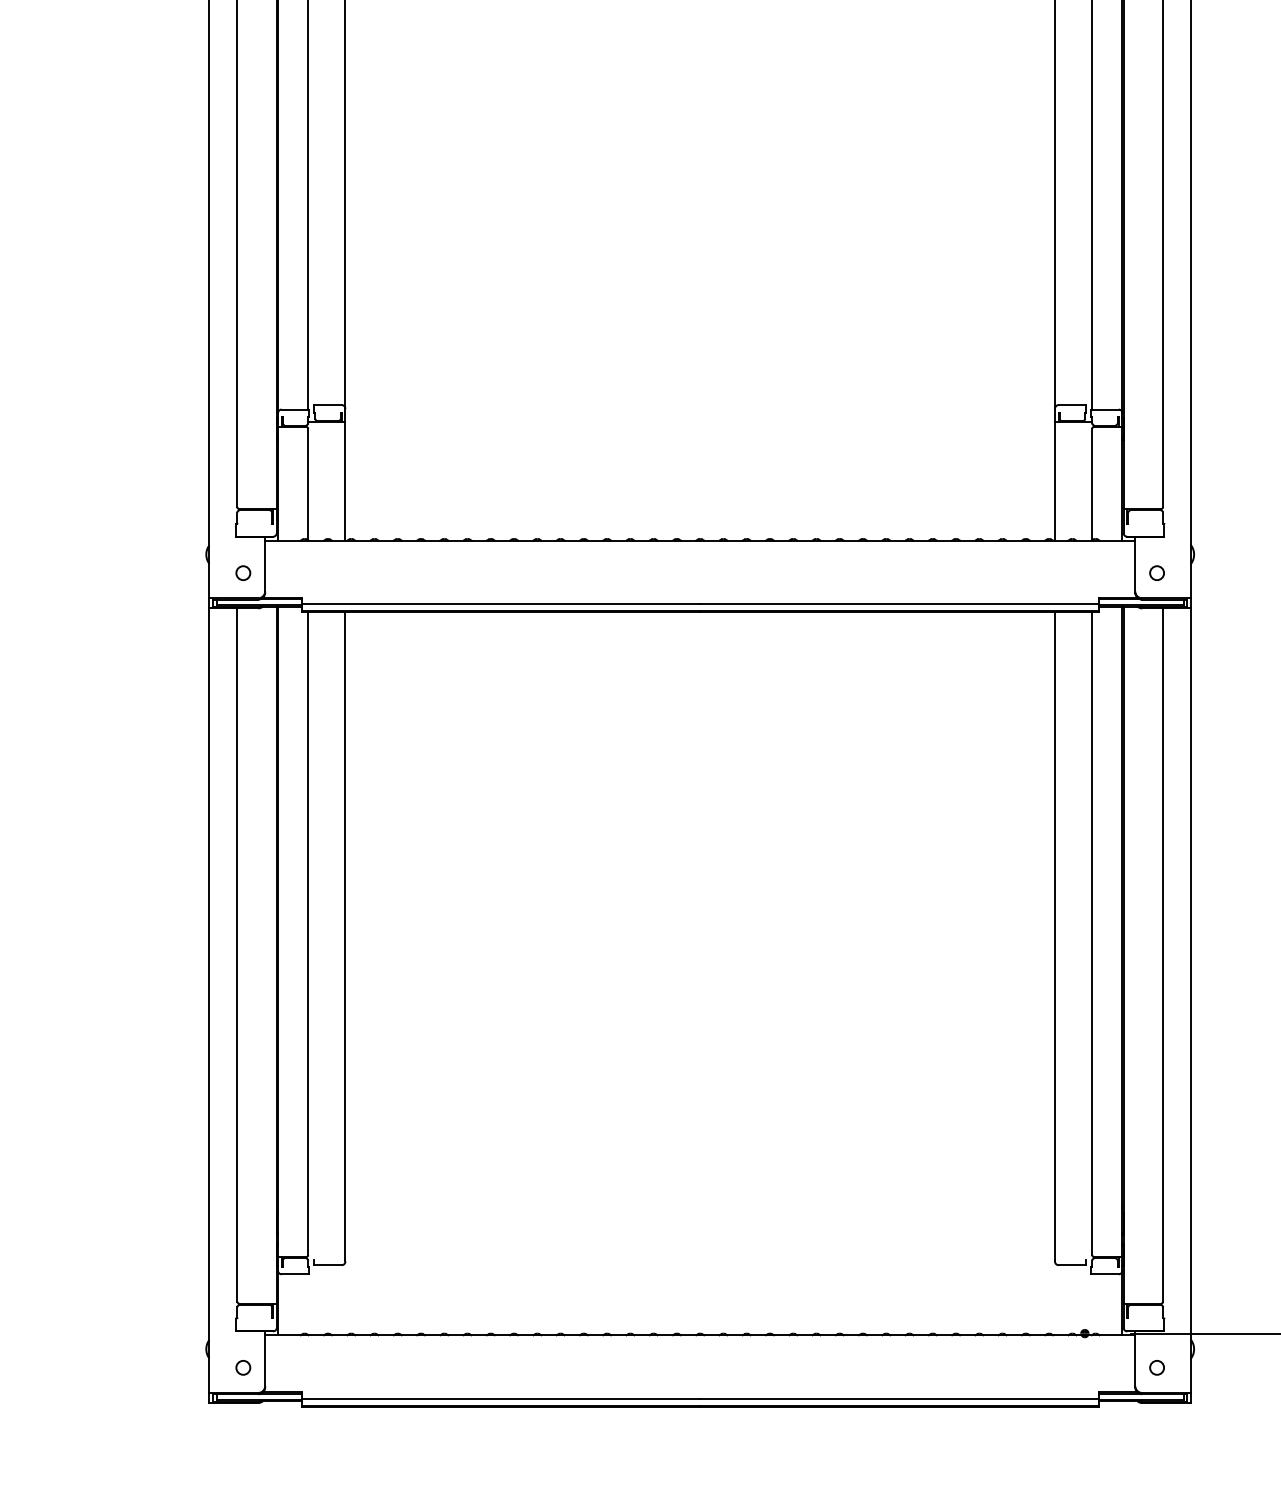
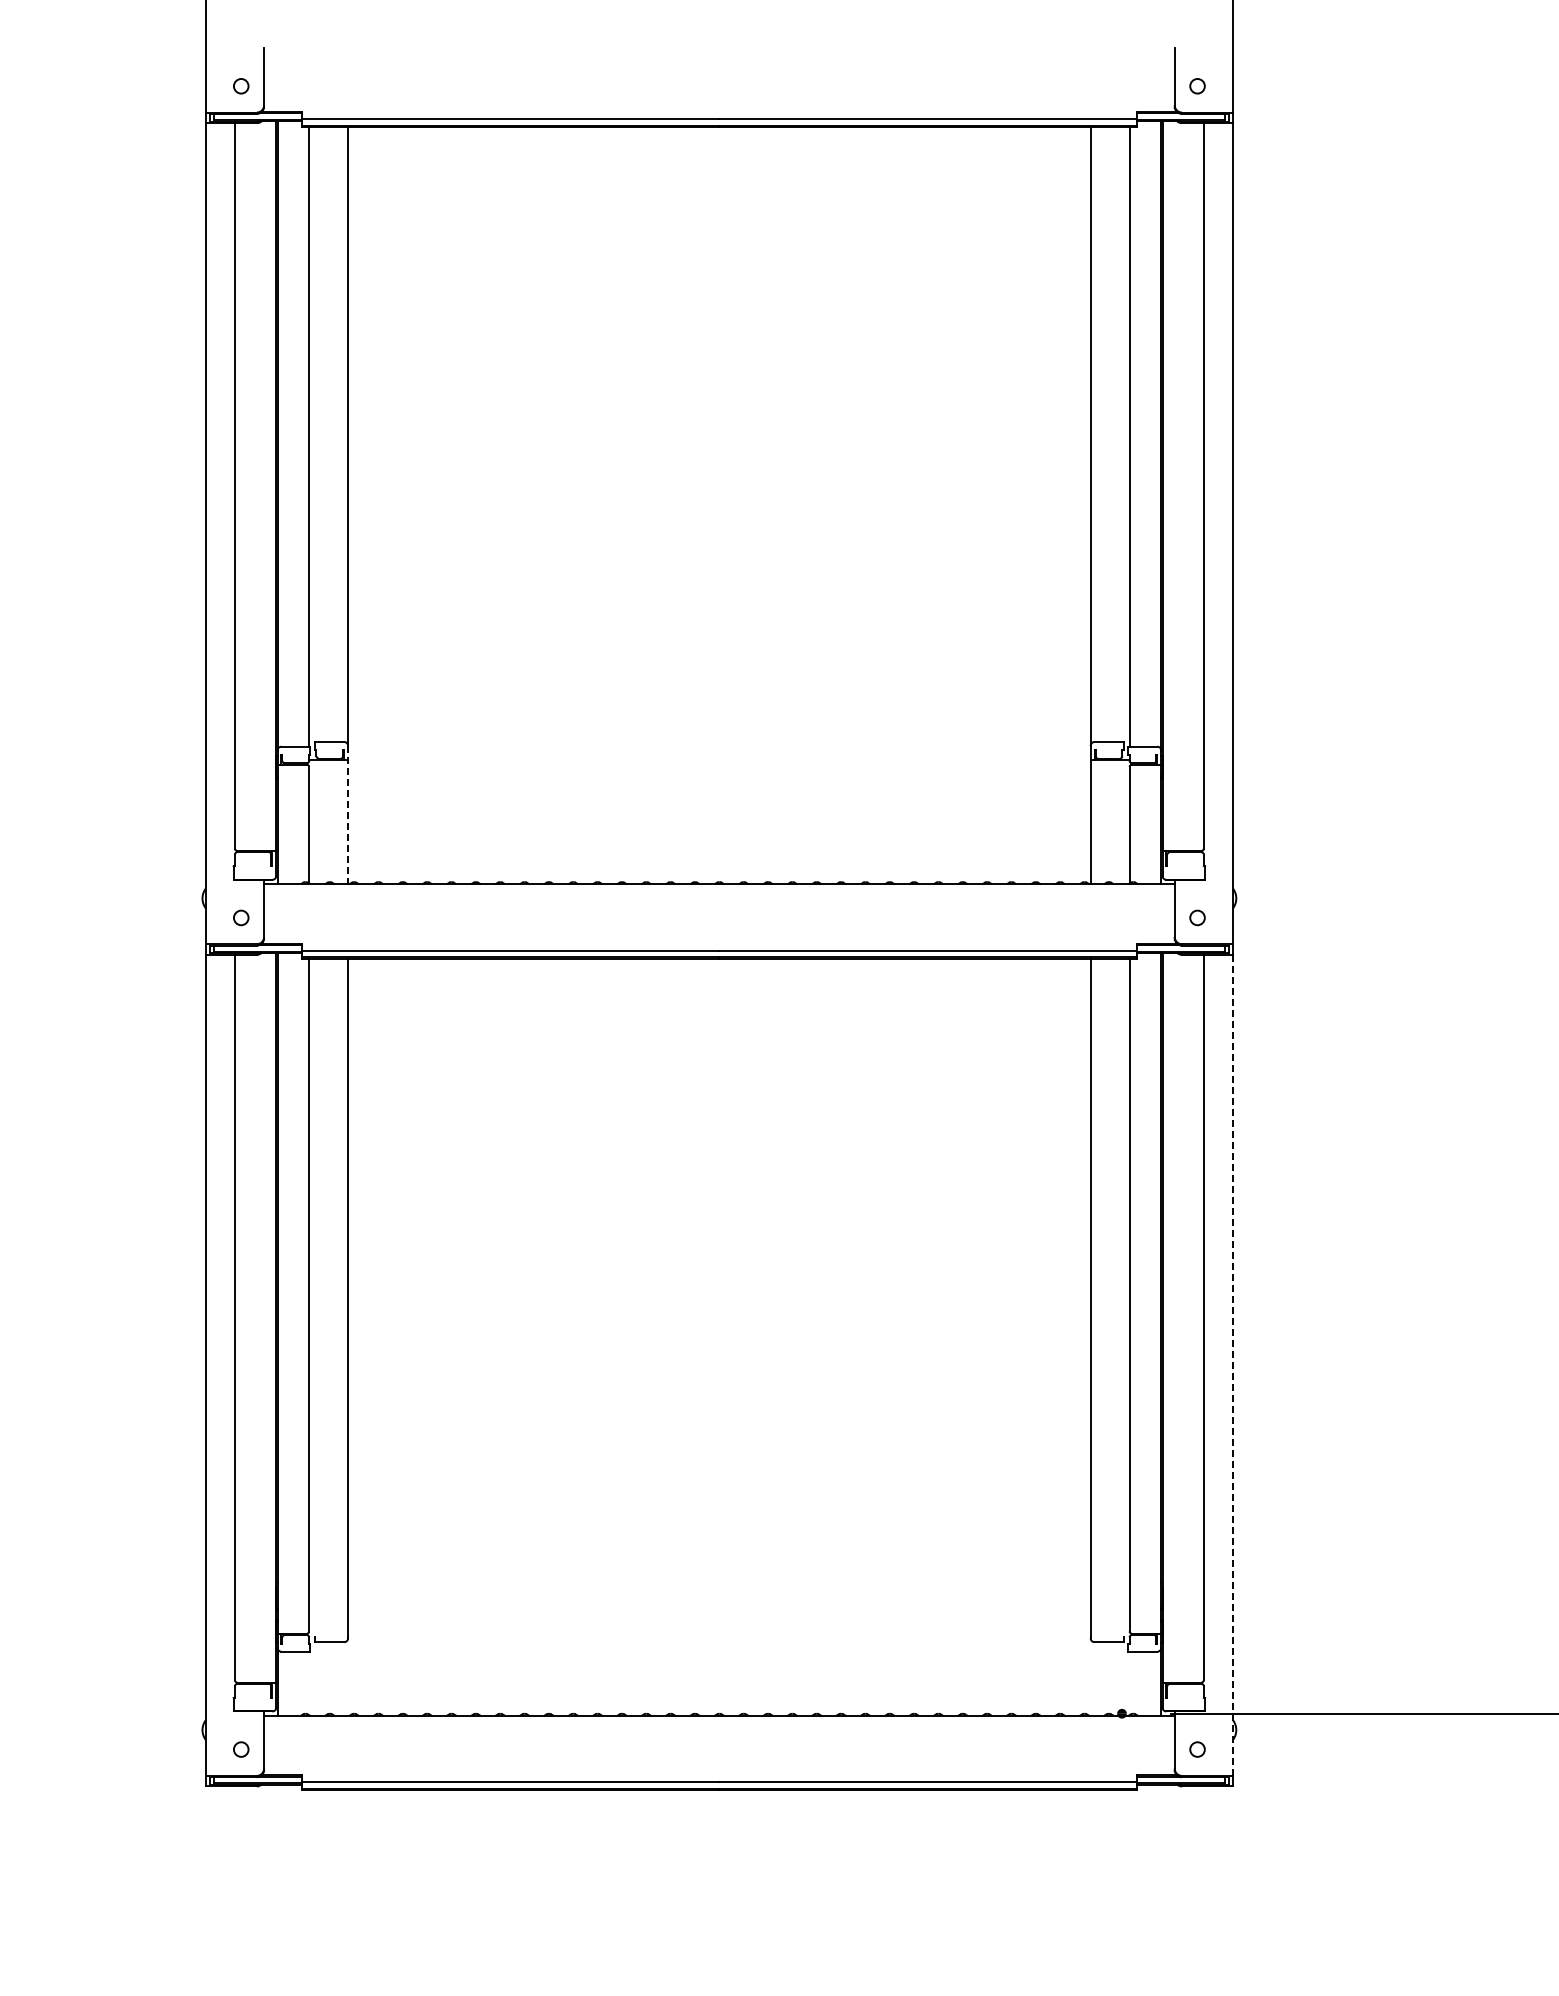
line: (345, 474) -> (348, 814), solid -> dashed
line: (1191, 1000) -> (1233, 1365), solid -> dashed

